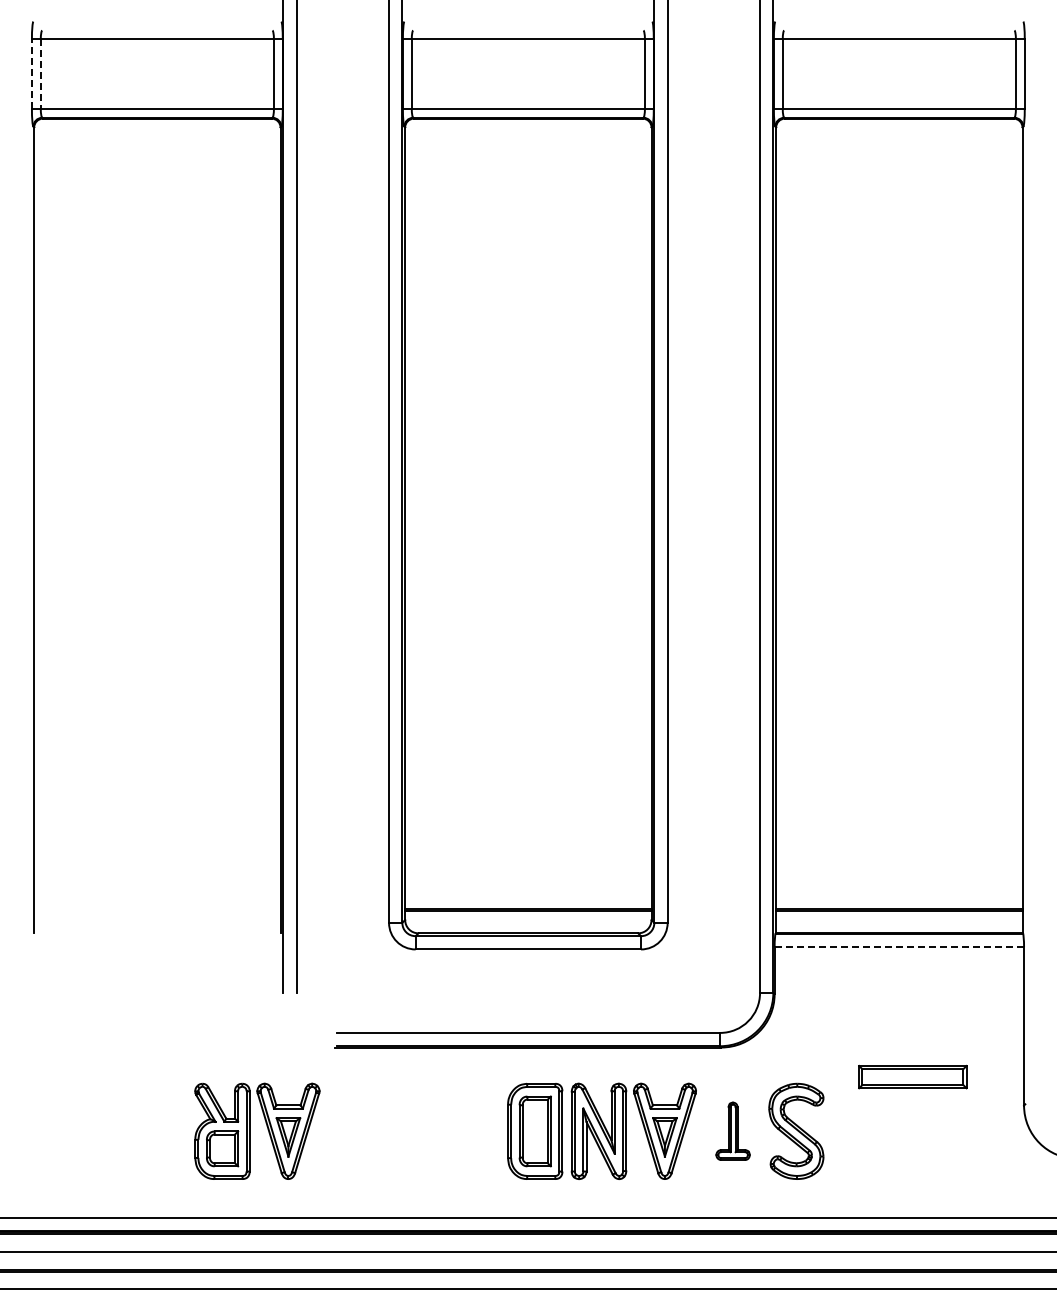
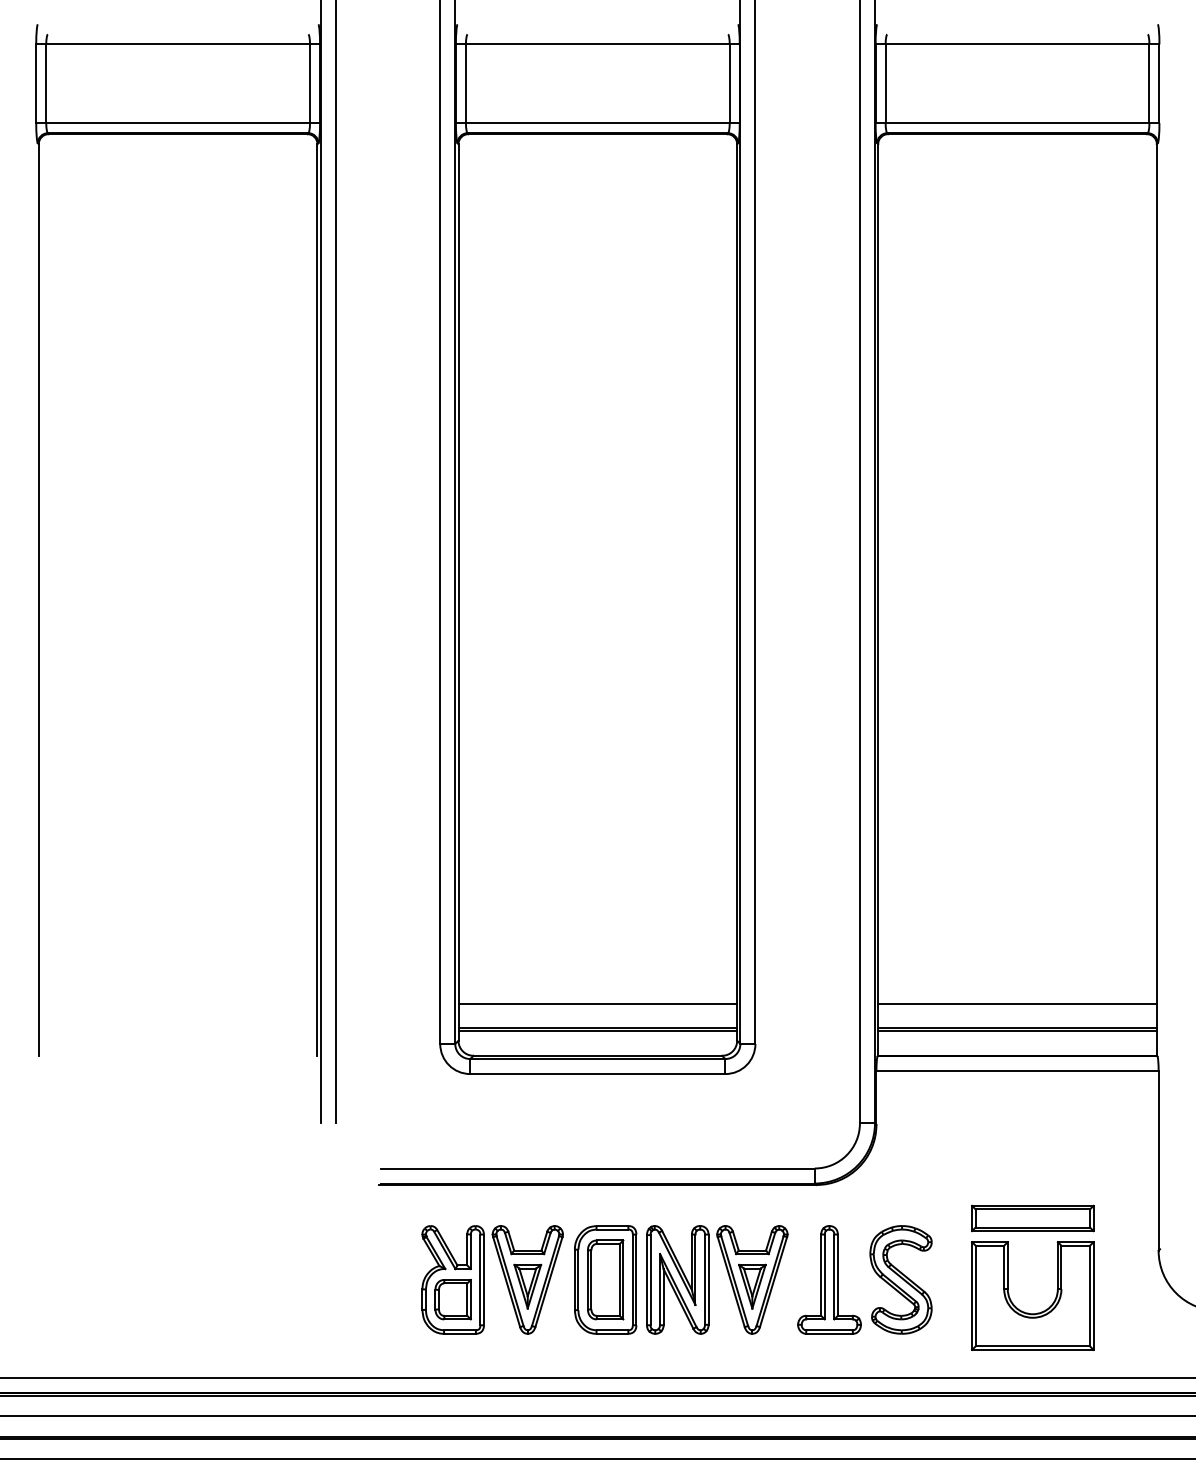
line: (31, 74) -> (35, 84), dashed -> solid
line: (40, 74) -> (45, 84), dashed -> solid
line: (528, 887) -> (598, 1003), added
line: (899, 887) -> (1017, 1003), added
line: (899, 947) -> (1017, 1071), dashed -> solid
part: (250, 1130) -> (484, 1278), moved
part: (732, 1130) -> (828, 1278), size x1.67
part: (912, 1160) -> (1032, 1312), added

